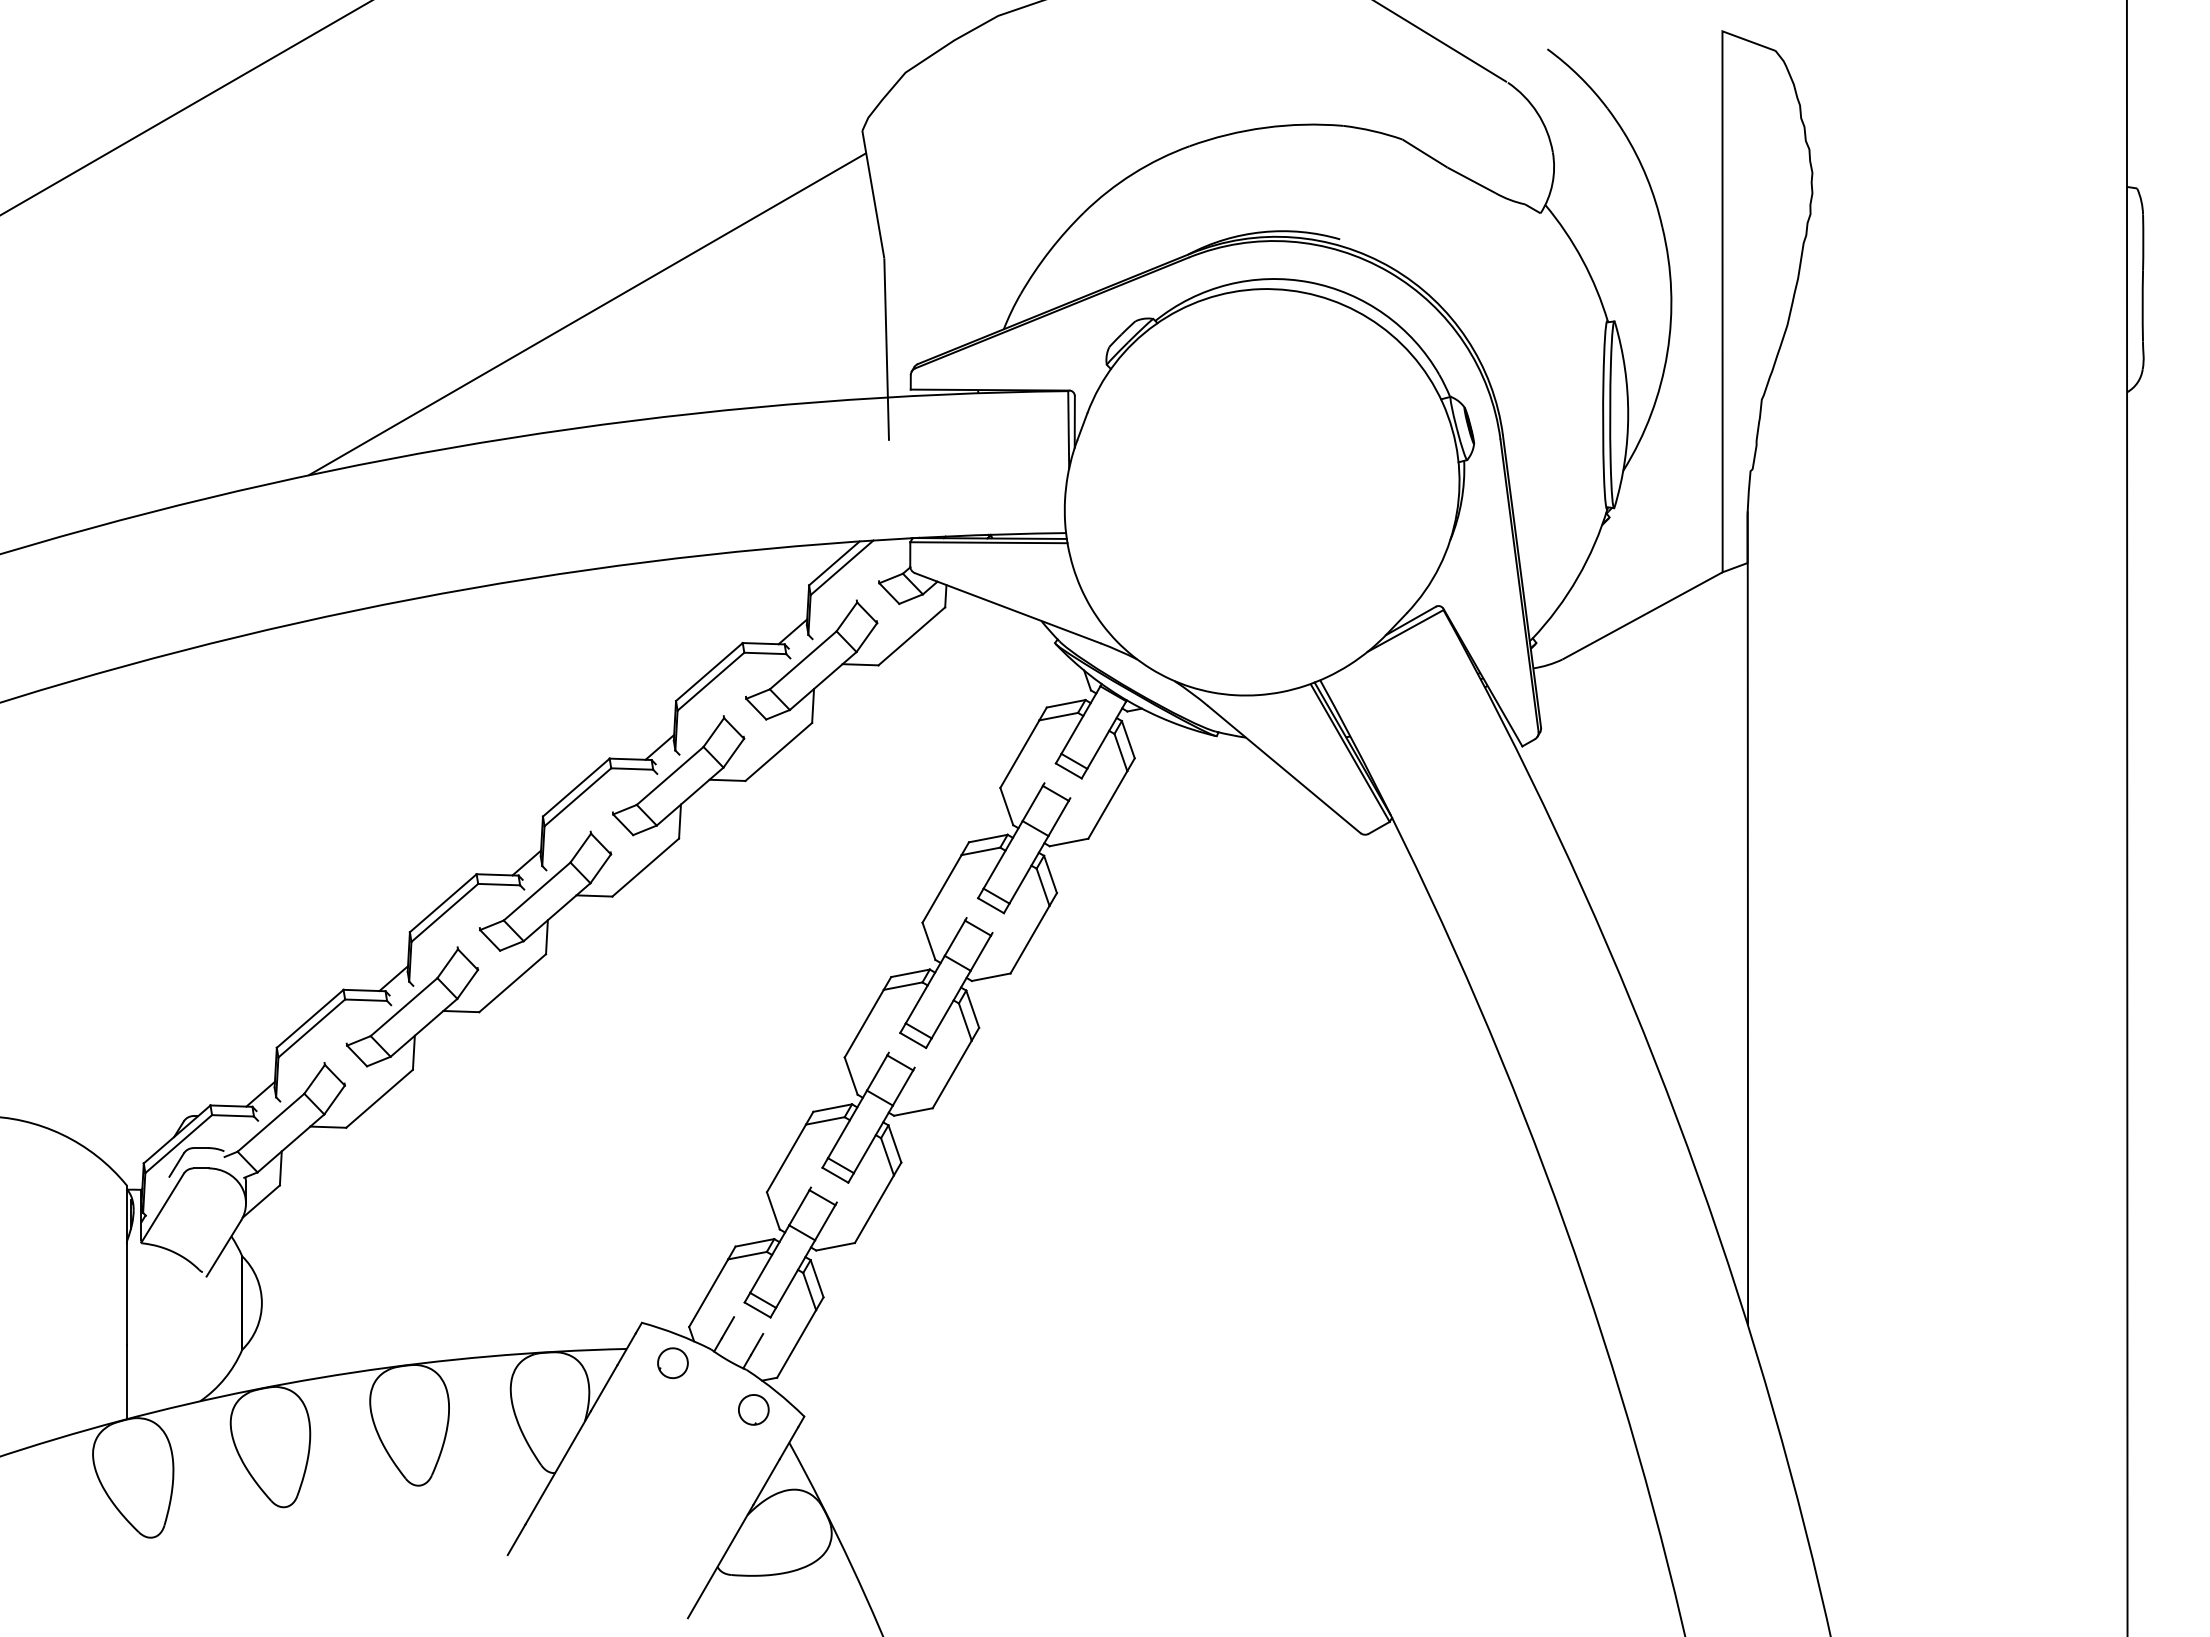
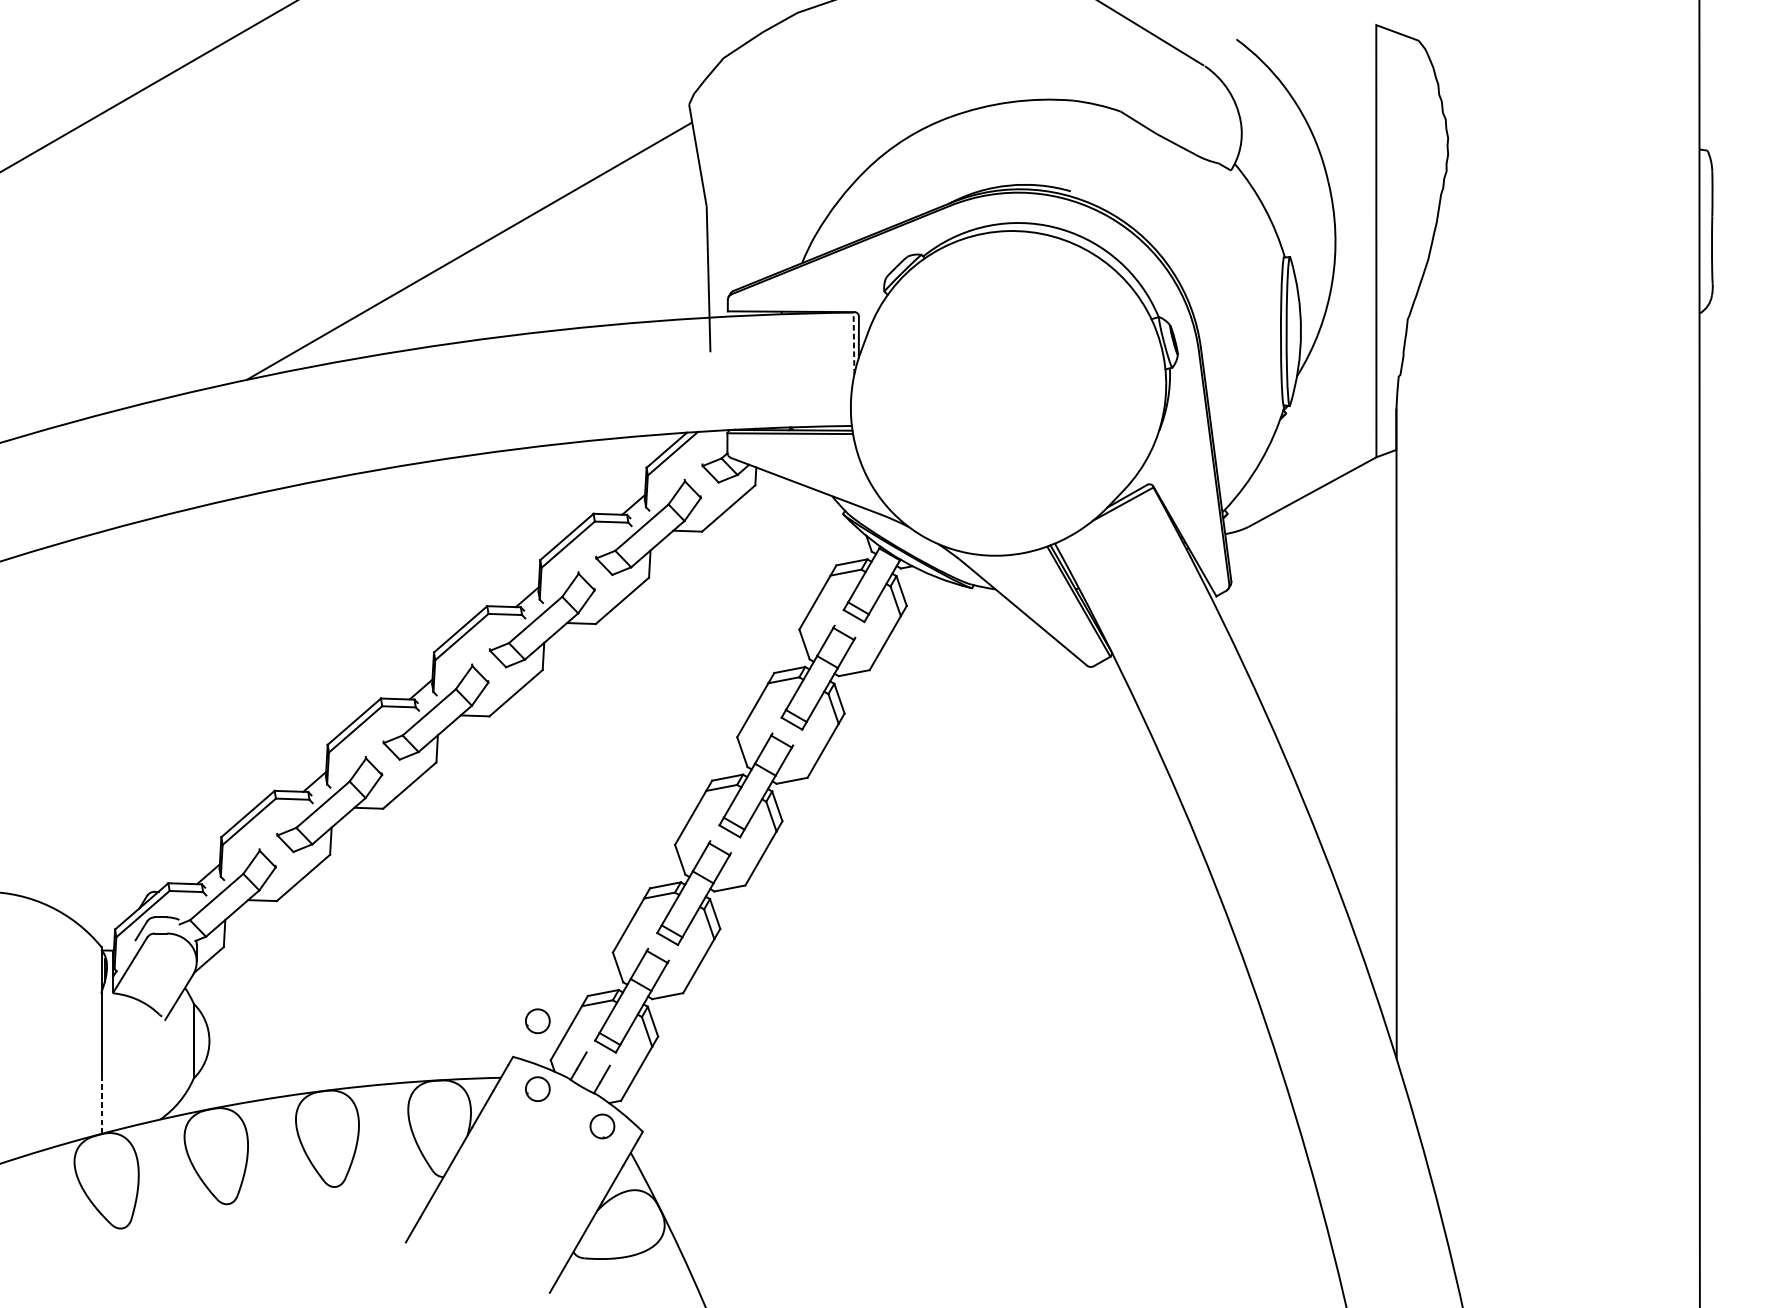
line: (1068, 429) -> (853, 343), solid -> dashed
part: (672, 1278) -> (537, 1021), added
line: (126, 1381) -> (101, 1103), solid -> dashed

